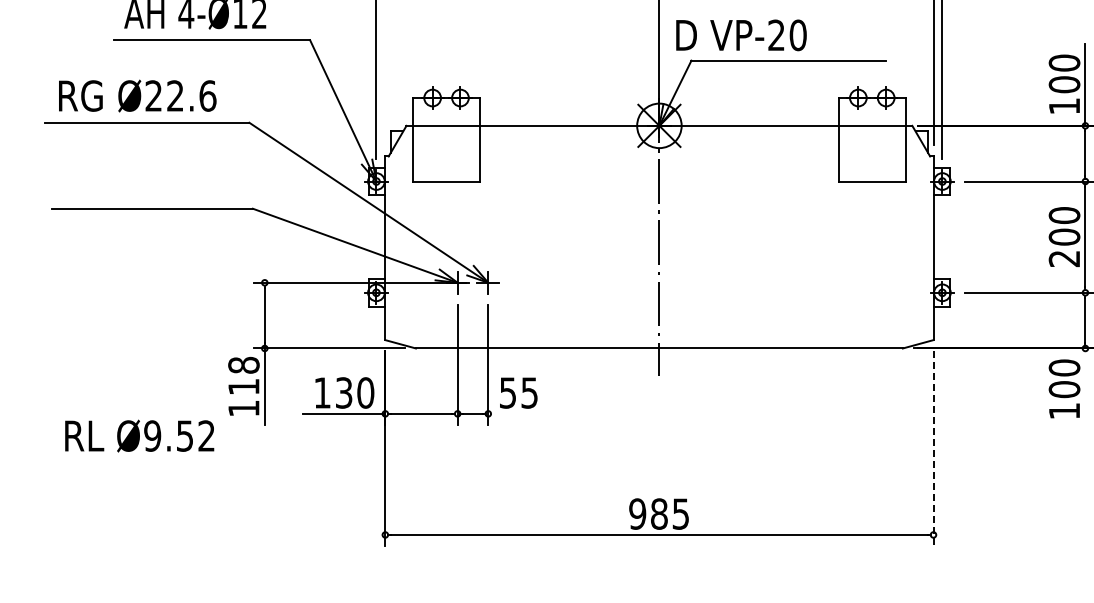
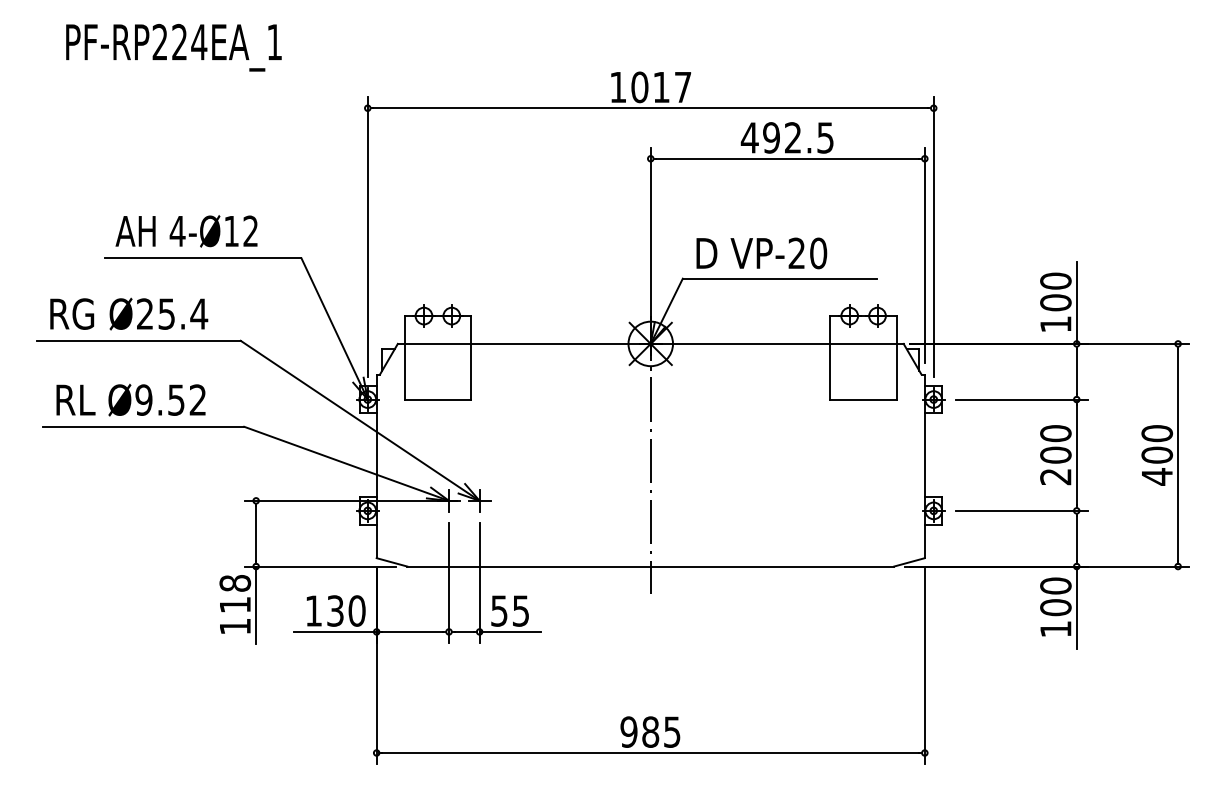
text: (741, 35) -> (761, 253), moved
text: (192, 95) -> (183, 313), Ø22.6 -> Ø25.4
line: (1085, 389) -> (1076, 607), added
line: (518, 413) -> (509, 631), added
text: (139, 435) -> (130, 399), moved
line: (933, 449) -> (924, 667), dashed -> solid

